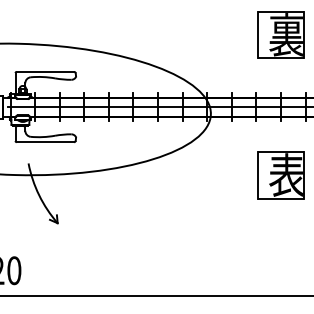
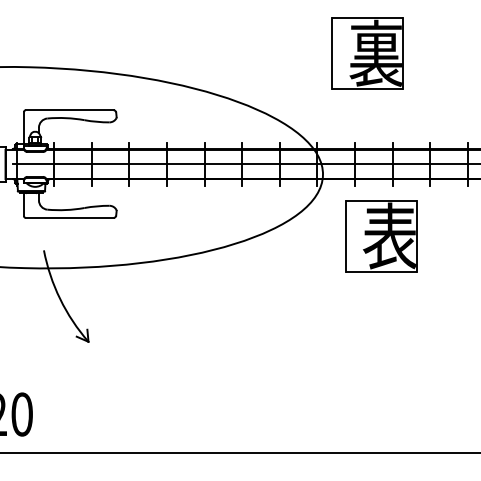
part: (280, 34) -> (366, 53), moved
part: (280, 175) -> (380, 236), moved

